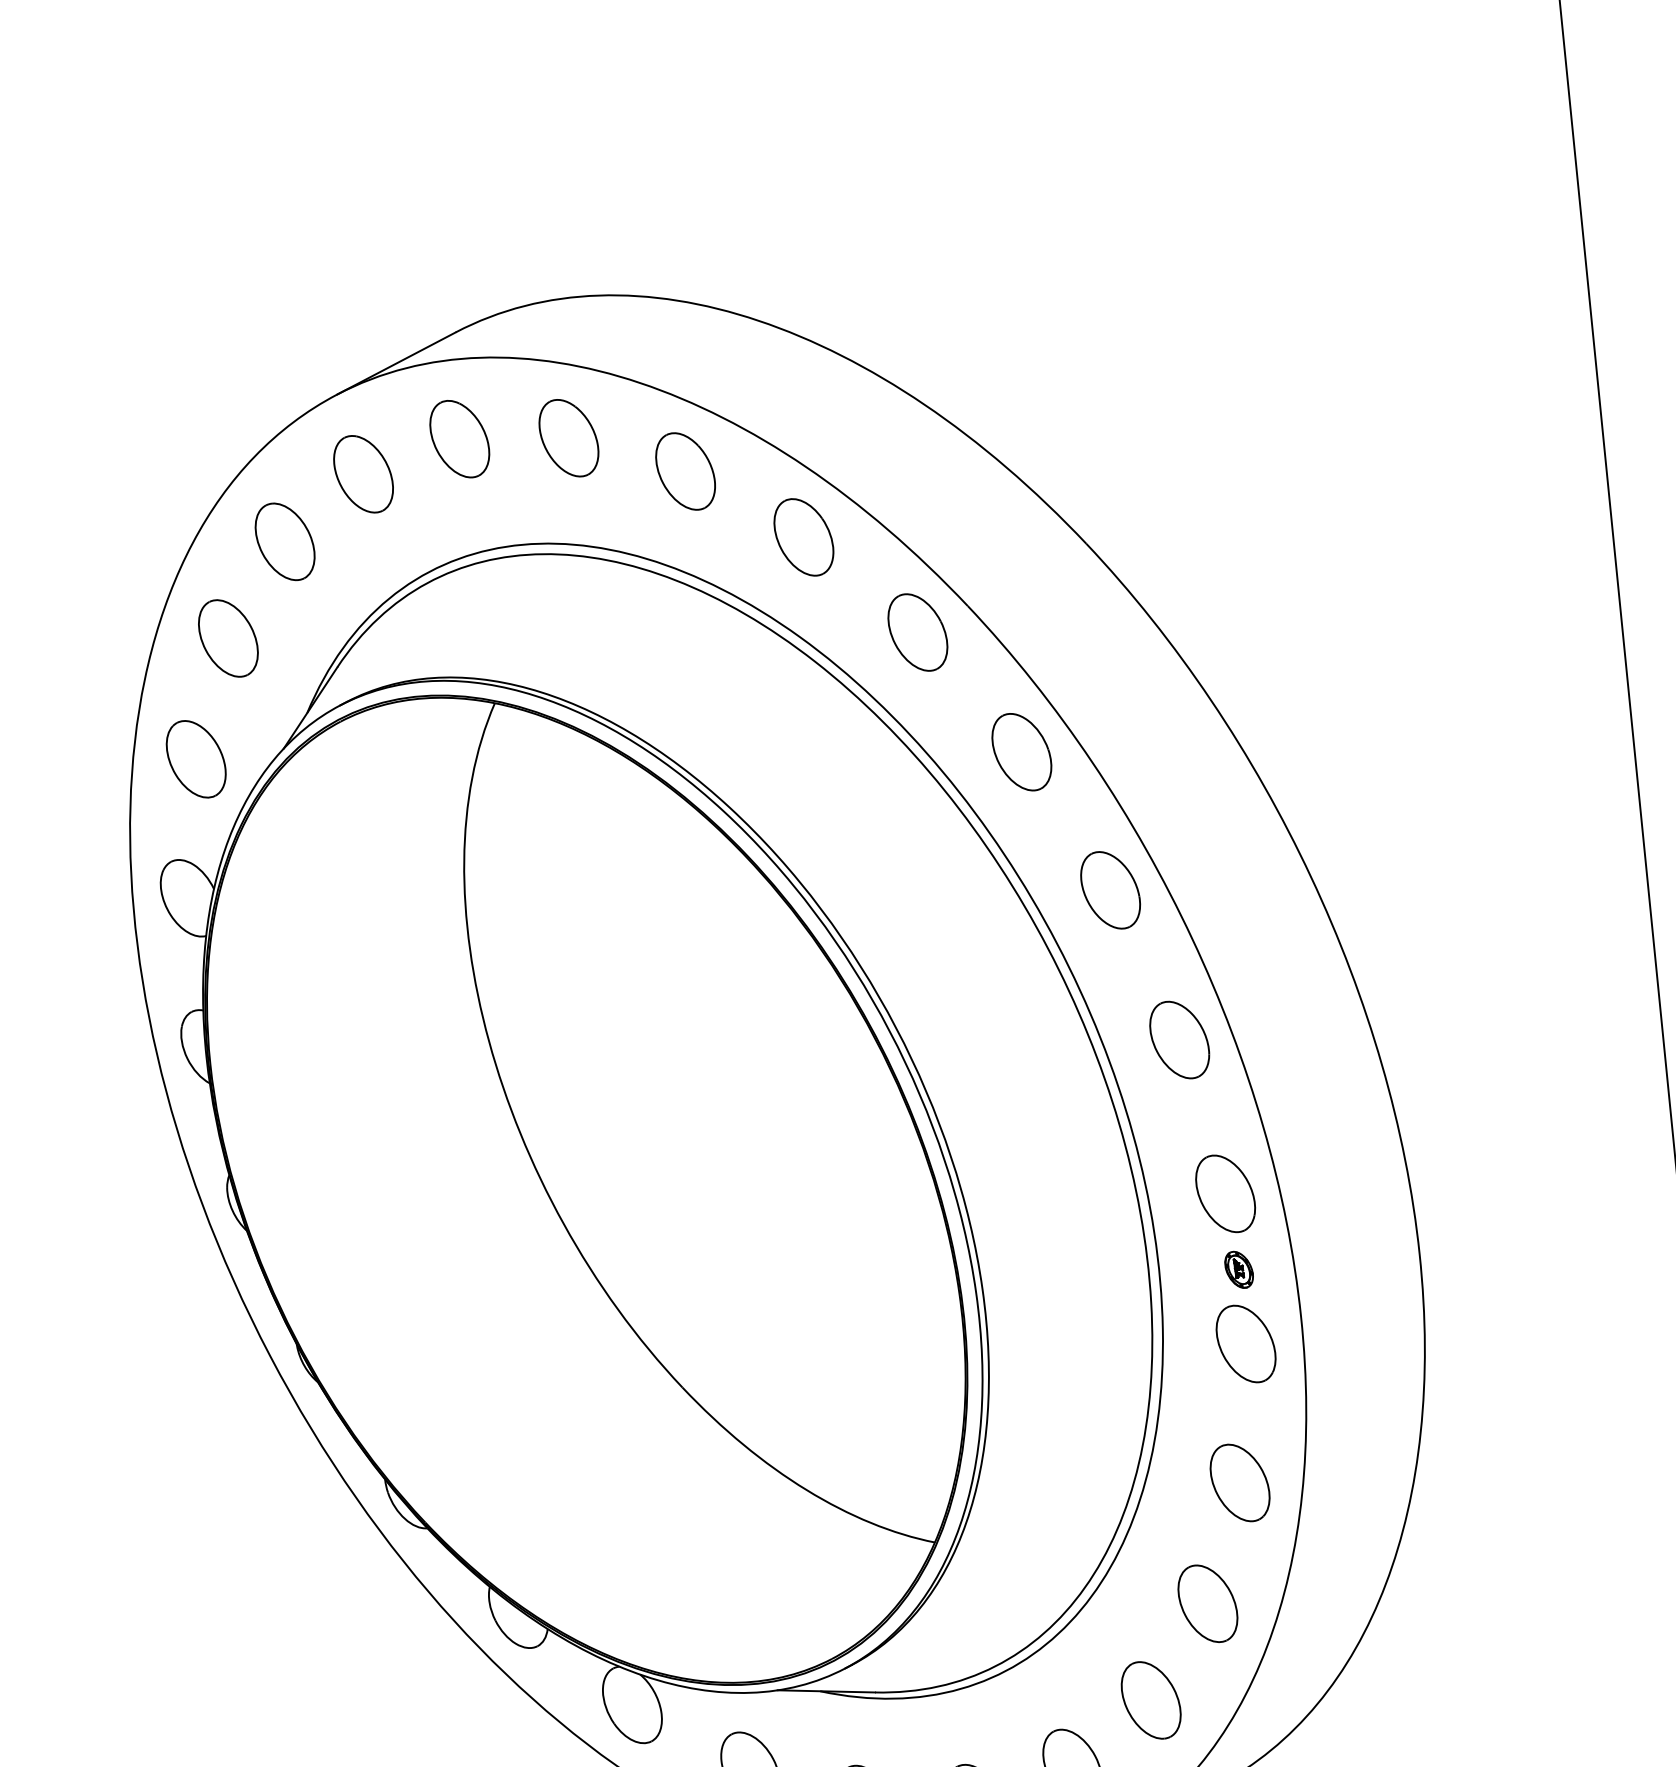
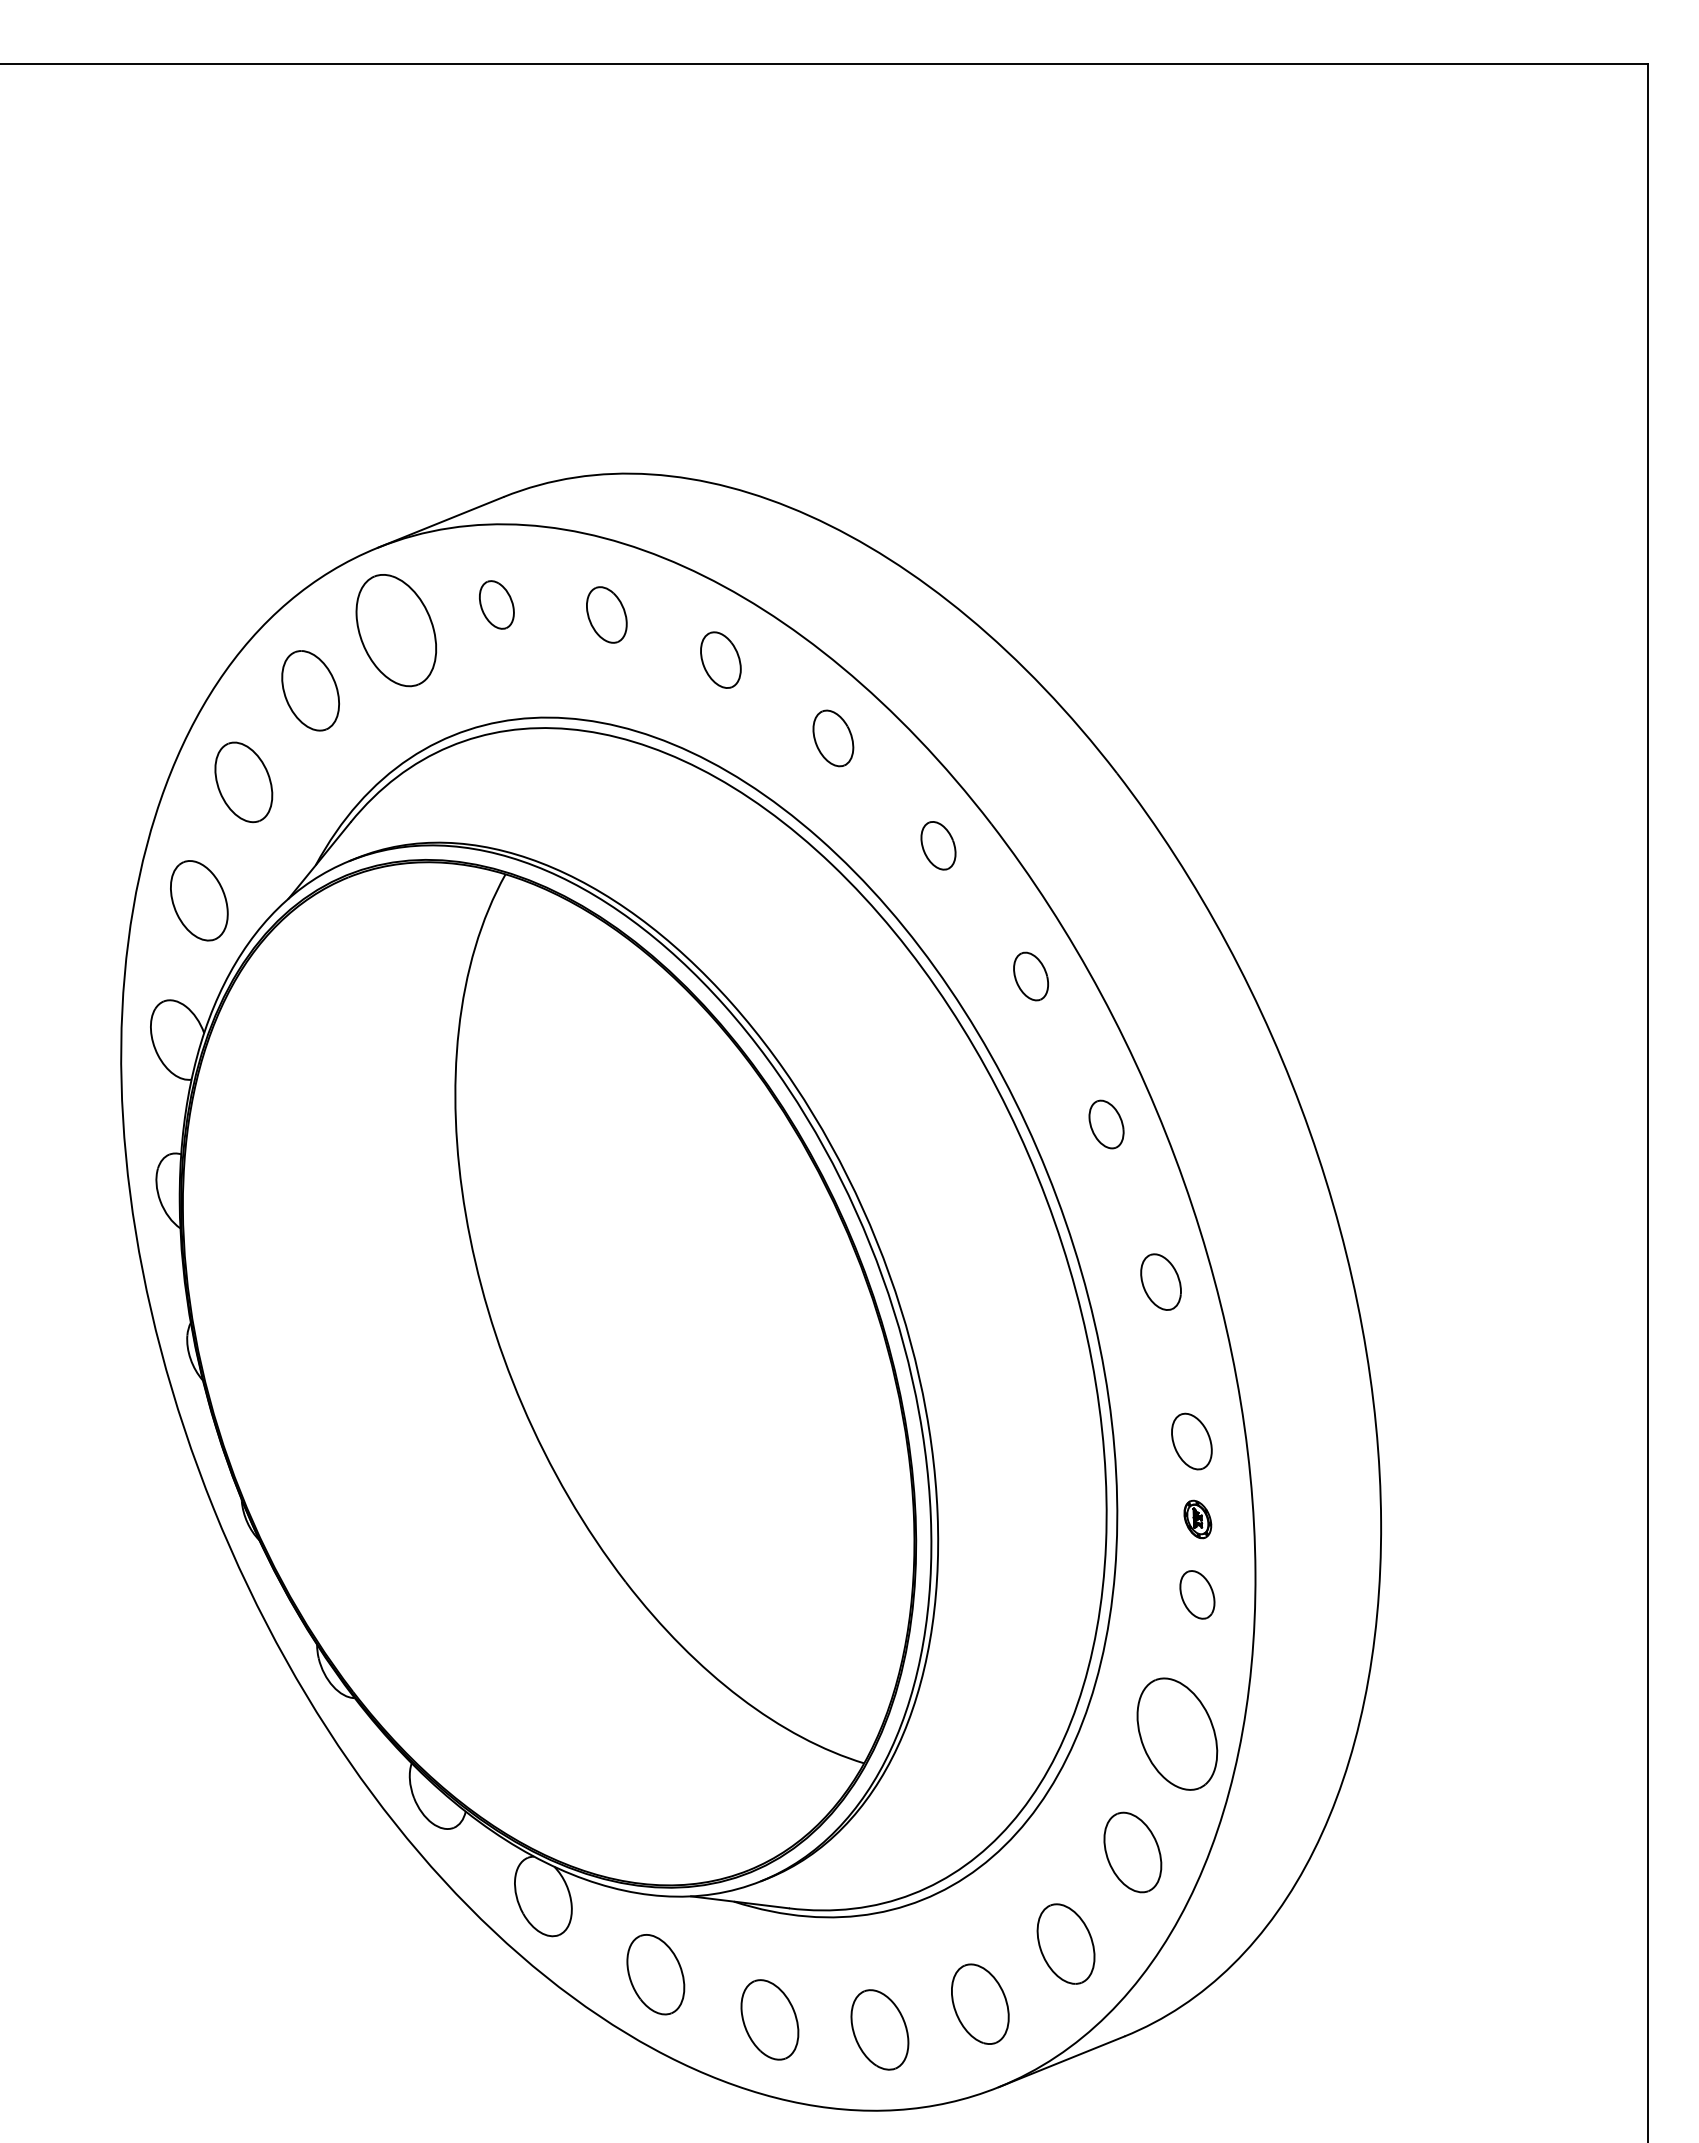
part: (568, 437) -> (606, 614), size x0.7
part: (459, 438) -> (496, 604), size x0.6
part: (685, 470) -> (720, 659), size x0.7
part: (363, 474) -> (396, 630), size x1.4
part: (804, 537) -> (833, 738), size x0.7
part: (917, 632) -> (938, 845), size x0.6
part: (1021, 752) -> (1030, 976), size x0.6
part: (1110, 890) -> (1106, 1124), size x0.6
part: (1179, 1039) -> (1160, 1281), size x0.7
part: (1225, 1193) -> (1191, 1441), size x0.7
part: (1246, 1343) -> (1197, 1594), size x0.6
part: (1240, 1482) -> (1177, 1733), size x1.4

